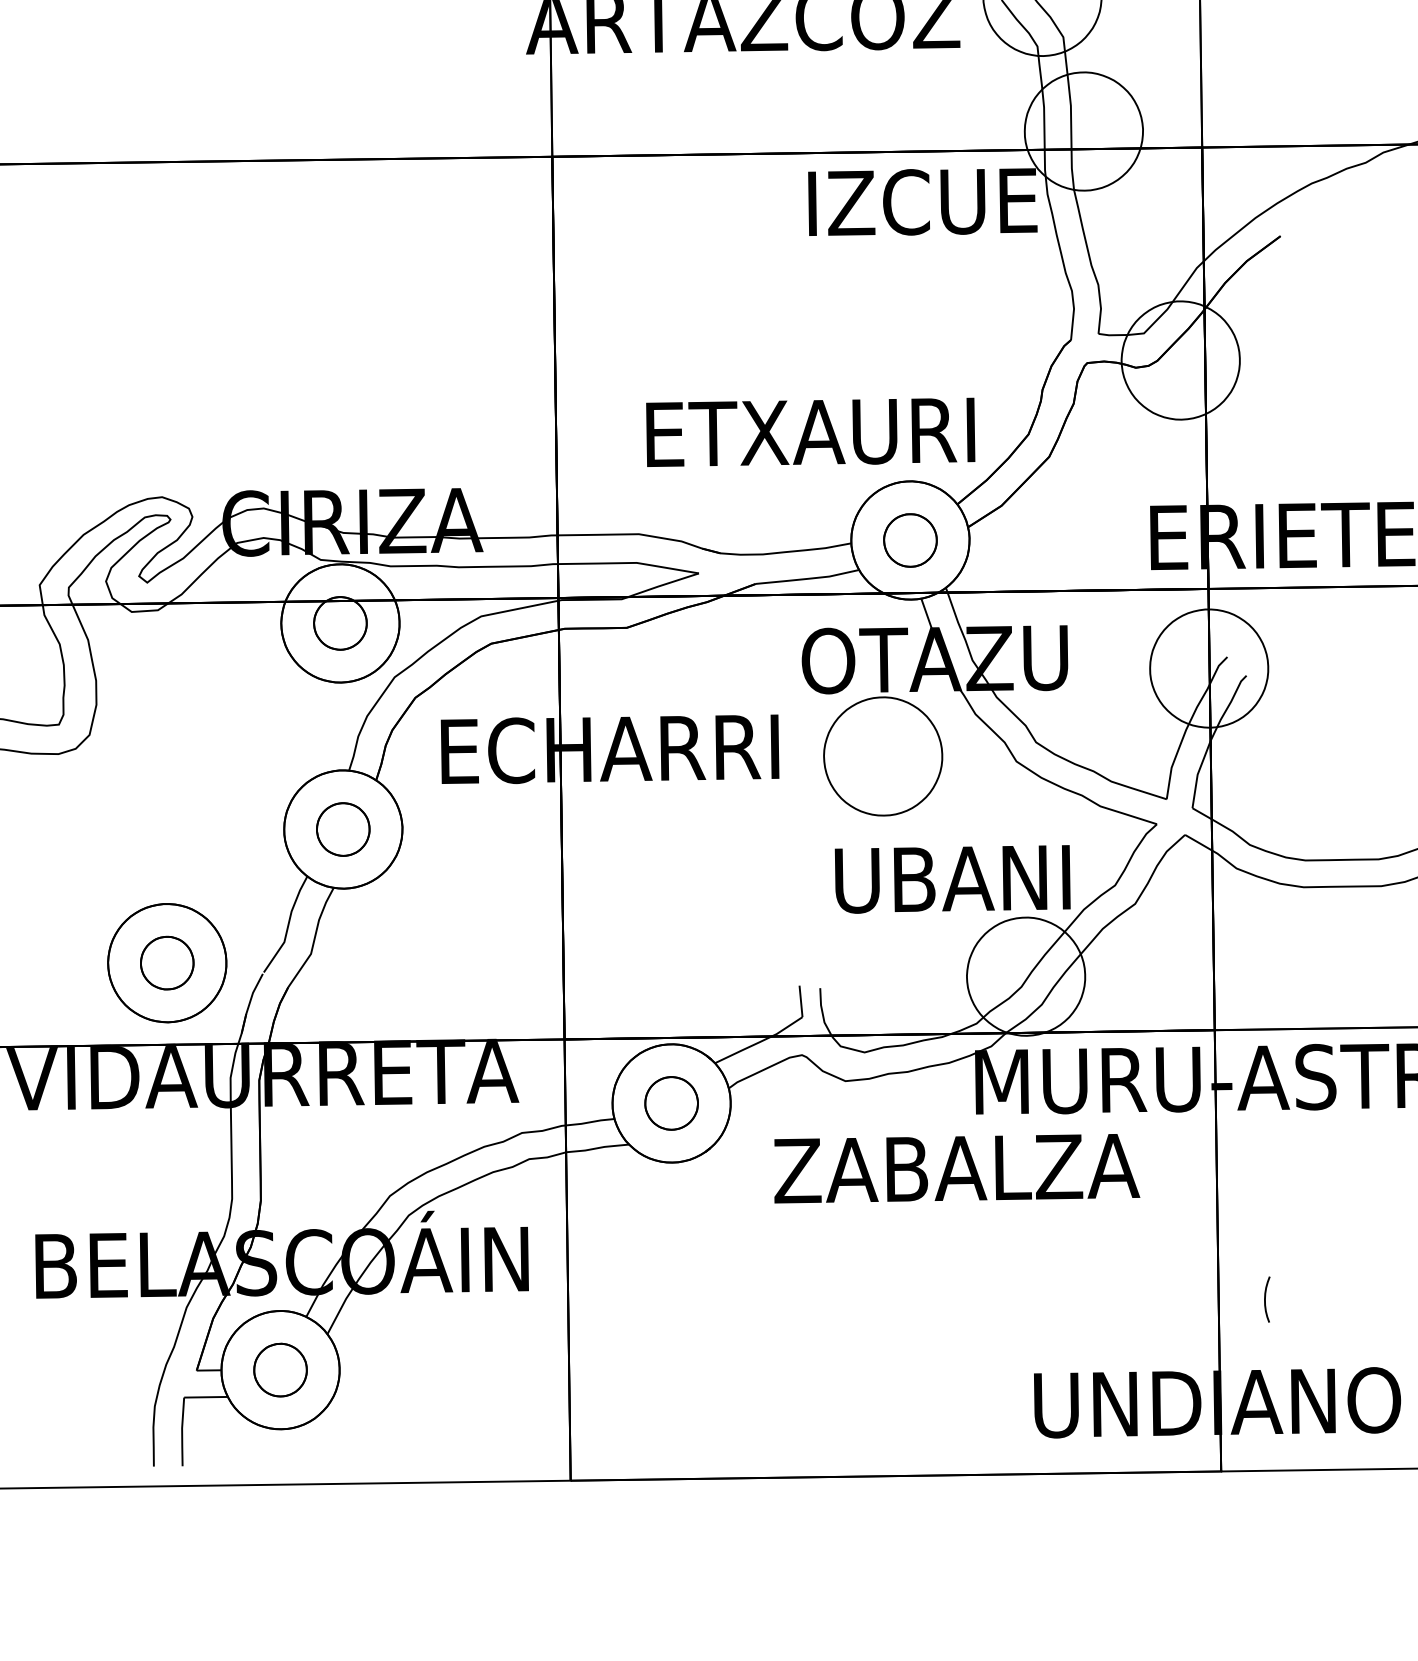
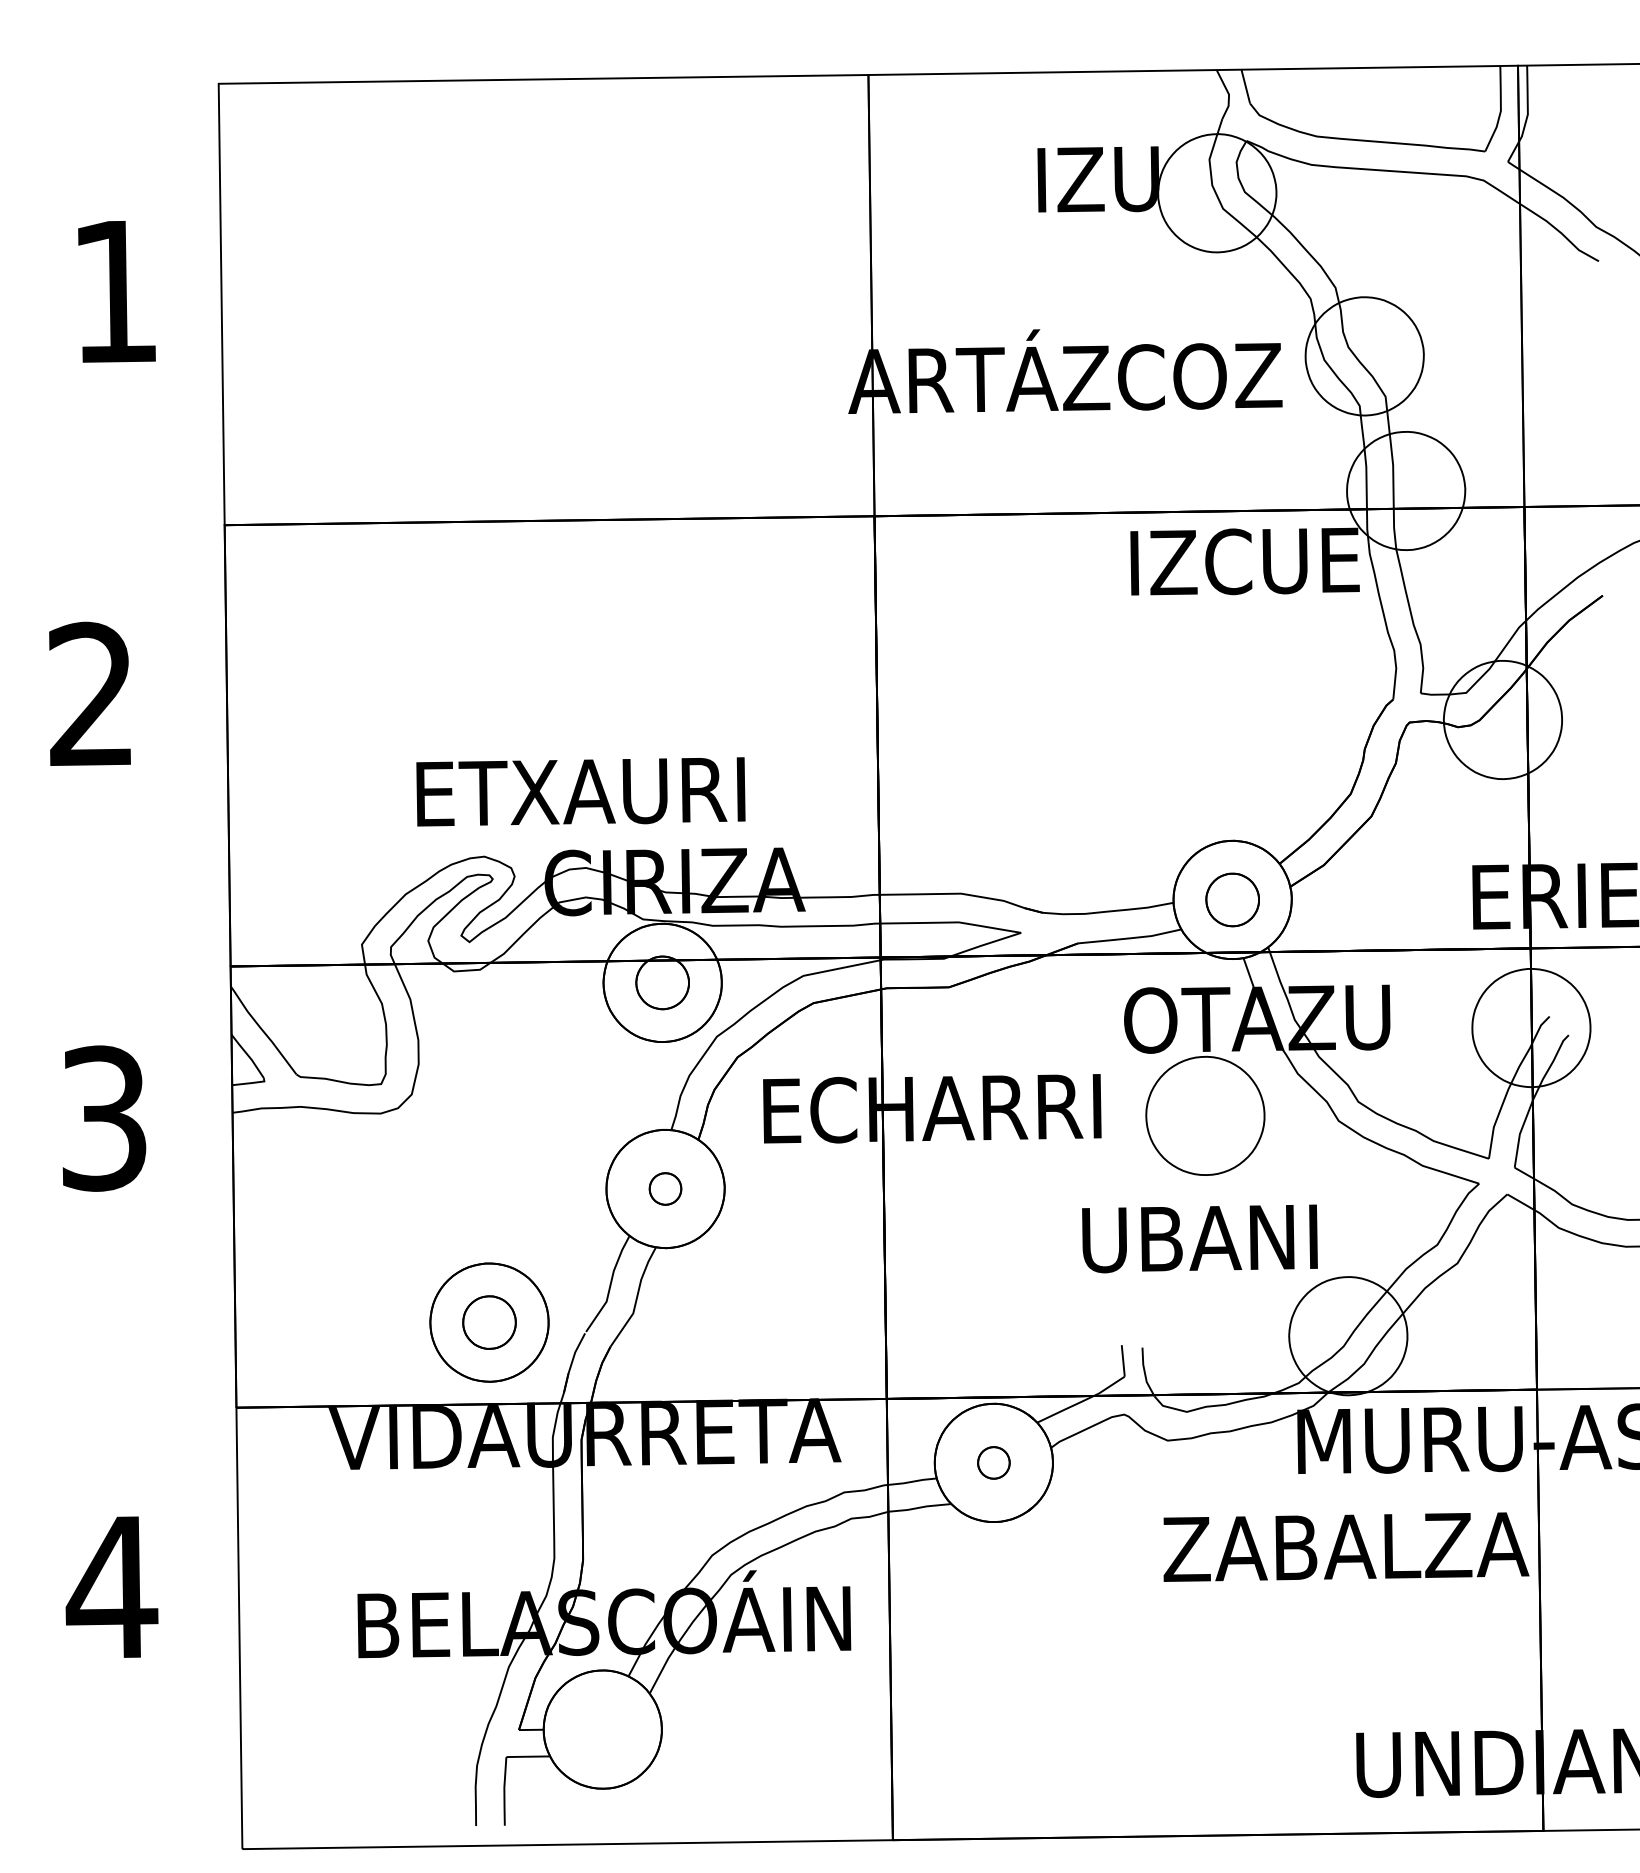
text: (810, 432) -> (580, 791), moved
part: (343, 829) -> (665, 1188), size x0.6
text: (952, 879) -> (1199, 1238), moved
part: (671, 1103) -> (993, 1462), size x0.6
text: (957, 1168) -> (1346, 1546), moved
curve: (1266, 1300) -> (1588, 1659), removed
part: (280, 1370) -> (602, 1729), removed

